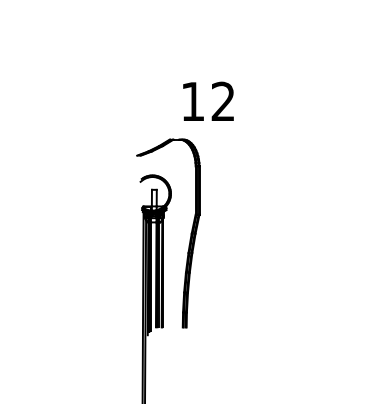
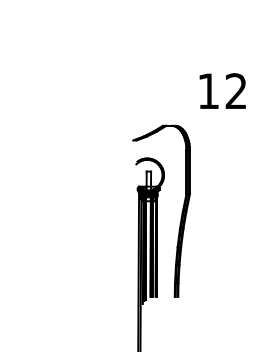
text: (208, 100) -> (222, 90), moved

